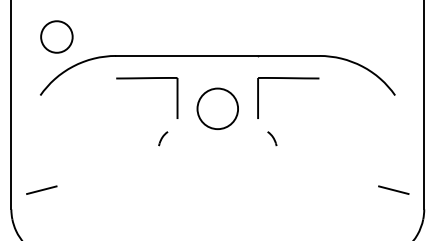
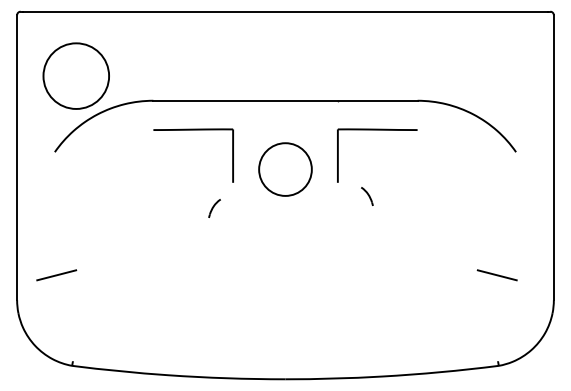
circle: (56, 36) -> (75, 75), size x1.6
part: (272, 138) -> (367, 196), moved
line: (393, 190) -> (496, 275), moved

